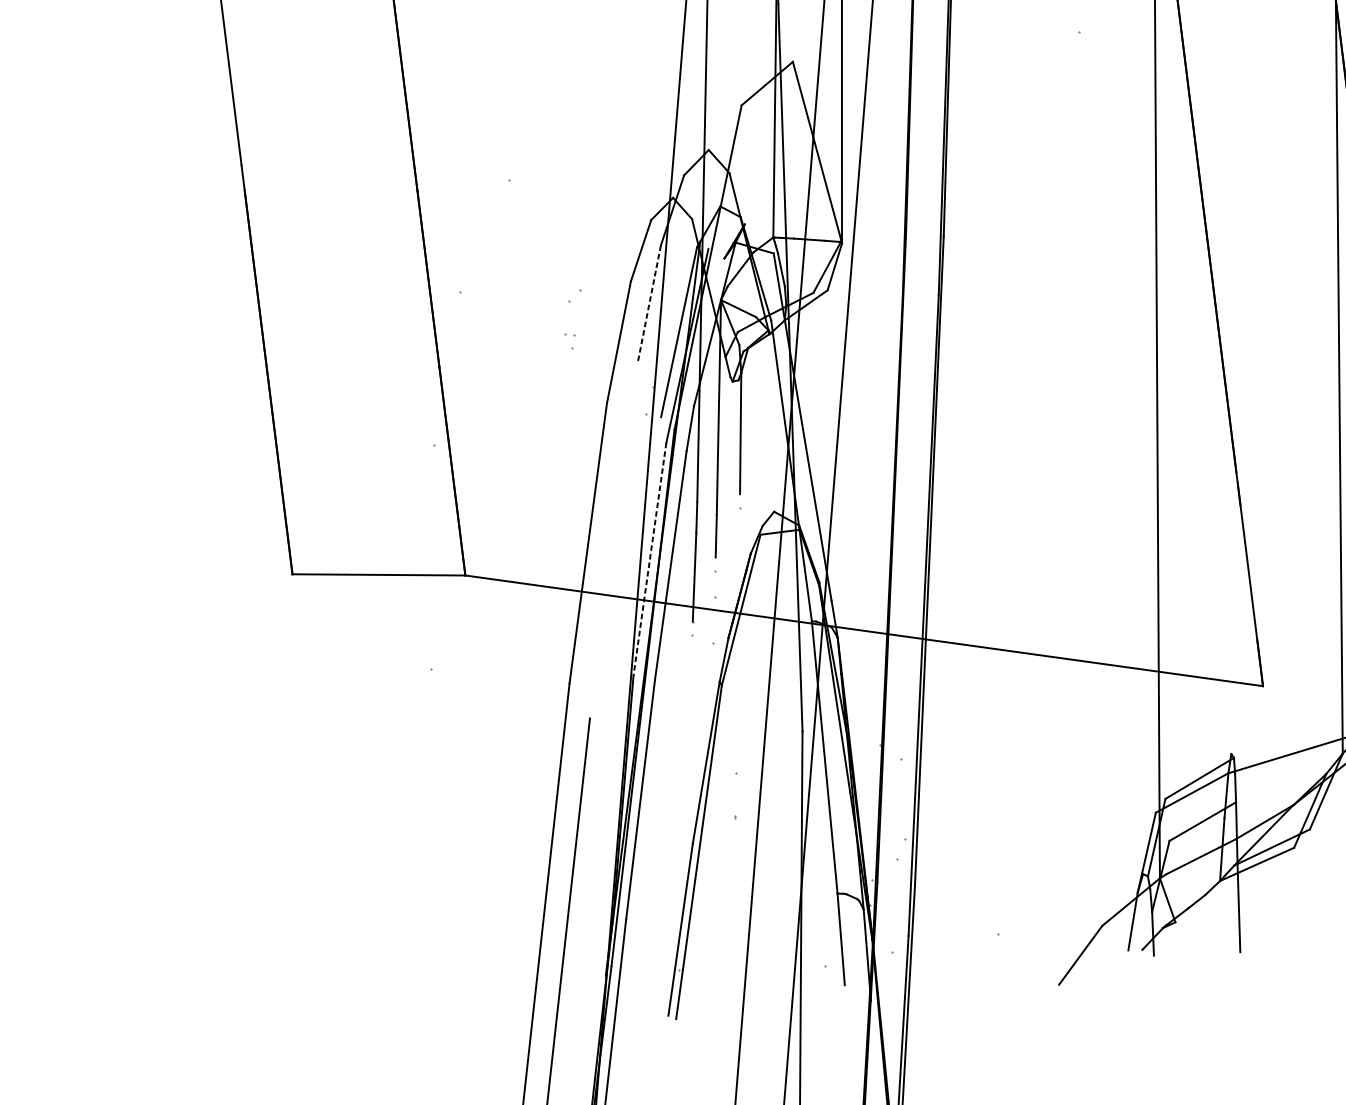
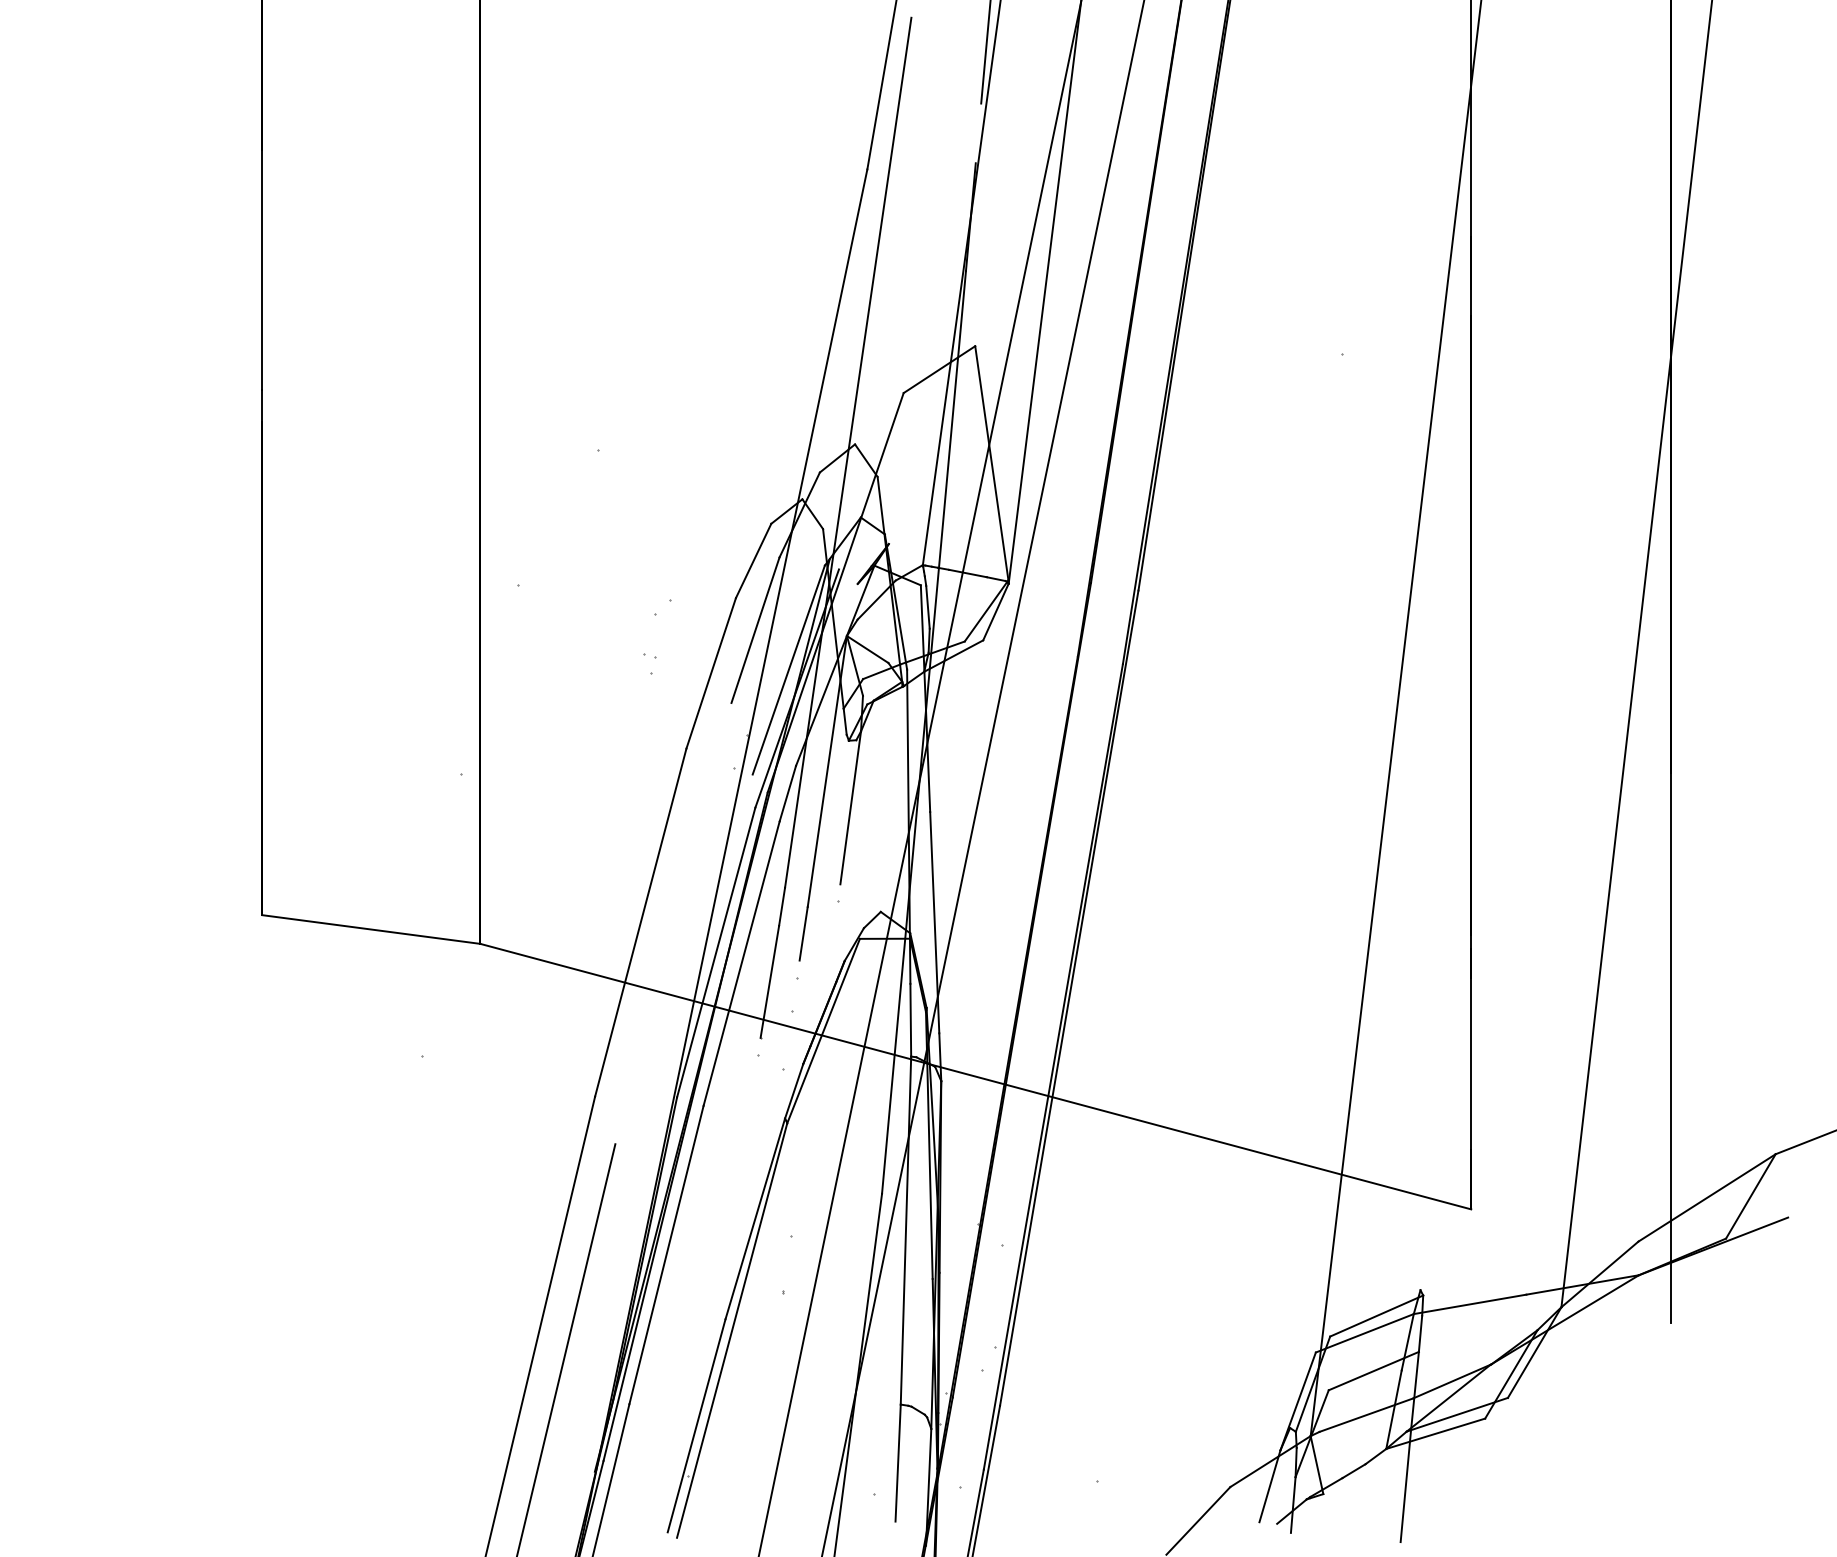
line: (649, 304) -> (755, 630), dashed -> solid
line: (650, 559) -> (716, 952), dashed -> solid

